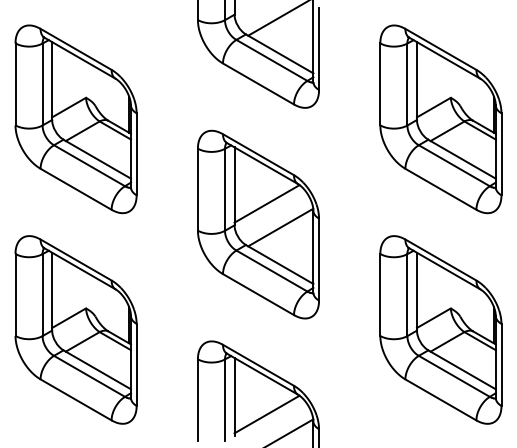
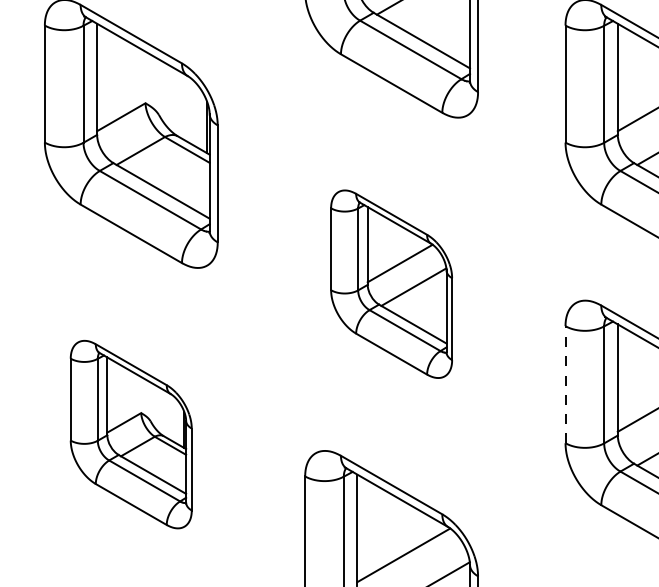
part: (258, 224) -> (391, 284), size x0.7
line: (380, 294) -> (565, 383), solid -> dashed
part: (75, 329) -> (130, 433), size x0.7

